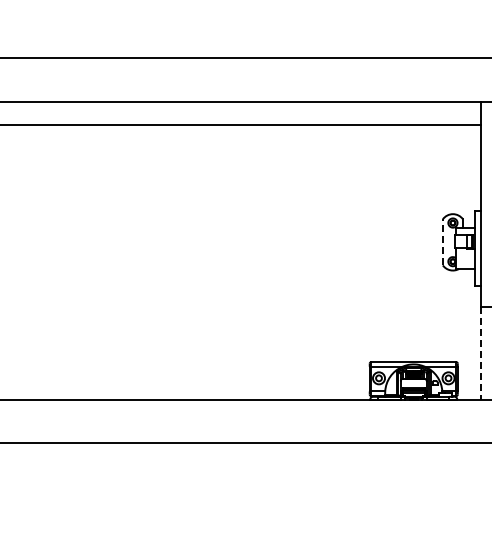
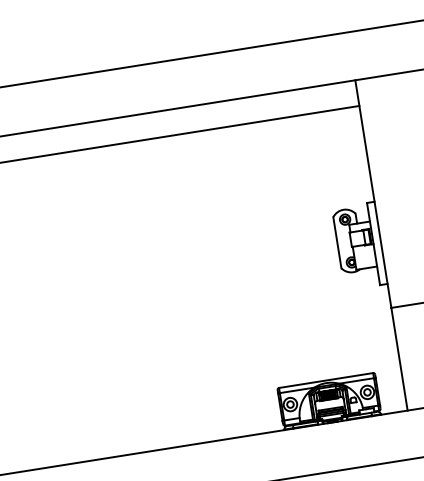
line: (442, 241) -> (336, 241), dashed -> solid
line: (481, 354) -> (399, 360), dashed -> solid

